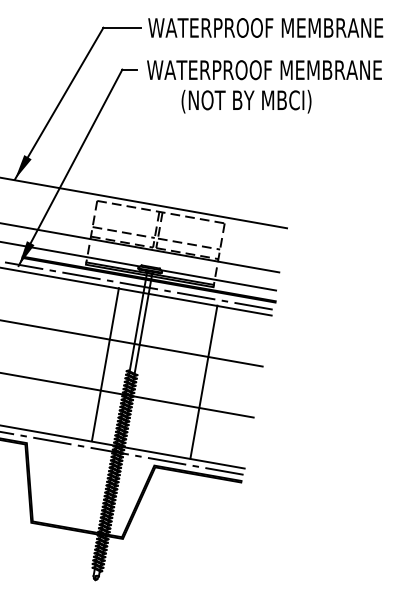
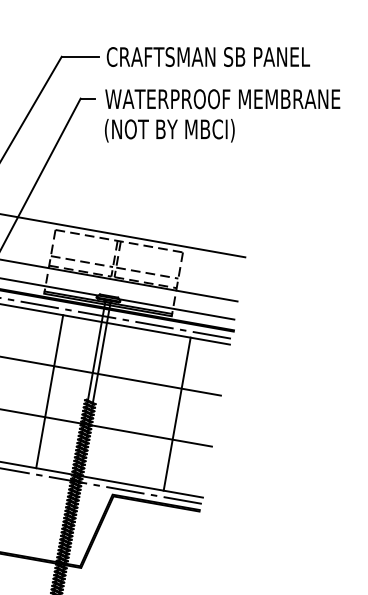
text: (265, 27) -> (223, 56), WATERPROOF MEMBRANE -> CRAFTSMAN SB PANEL
text: (246, 101) -> (169, 130), moved
line: (104, 364) -> (48, 391), moved
line: (203, 381) -> (176, 413), moved

